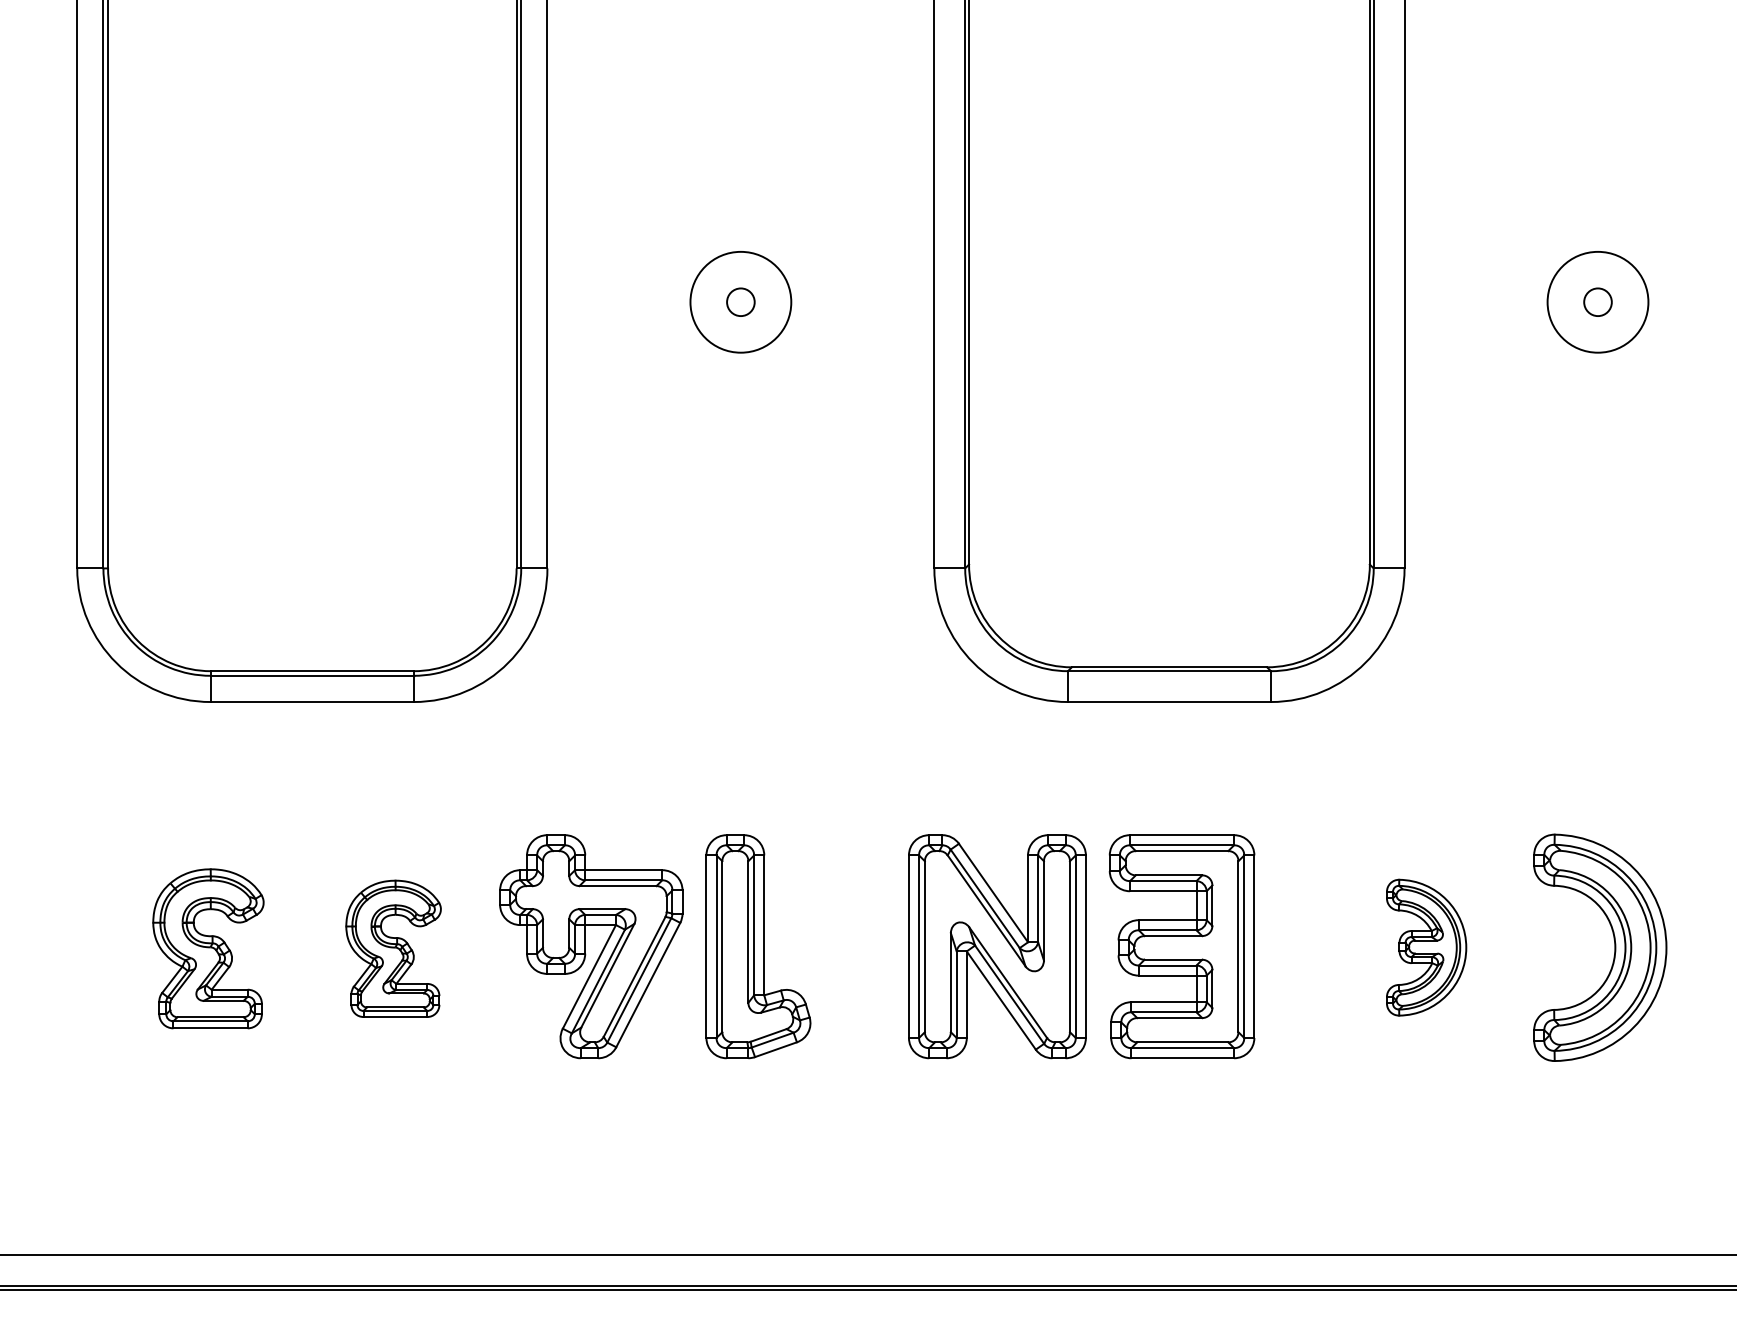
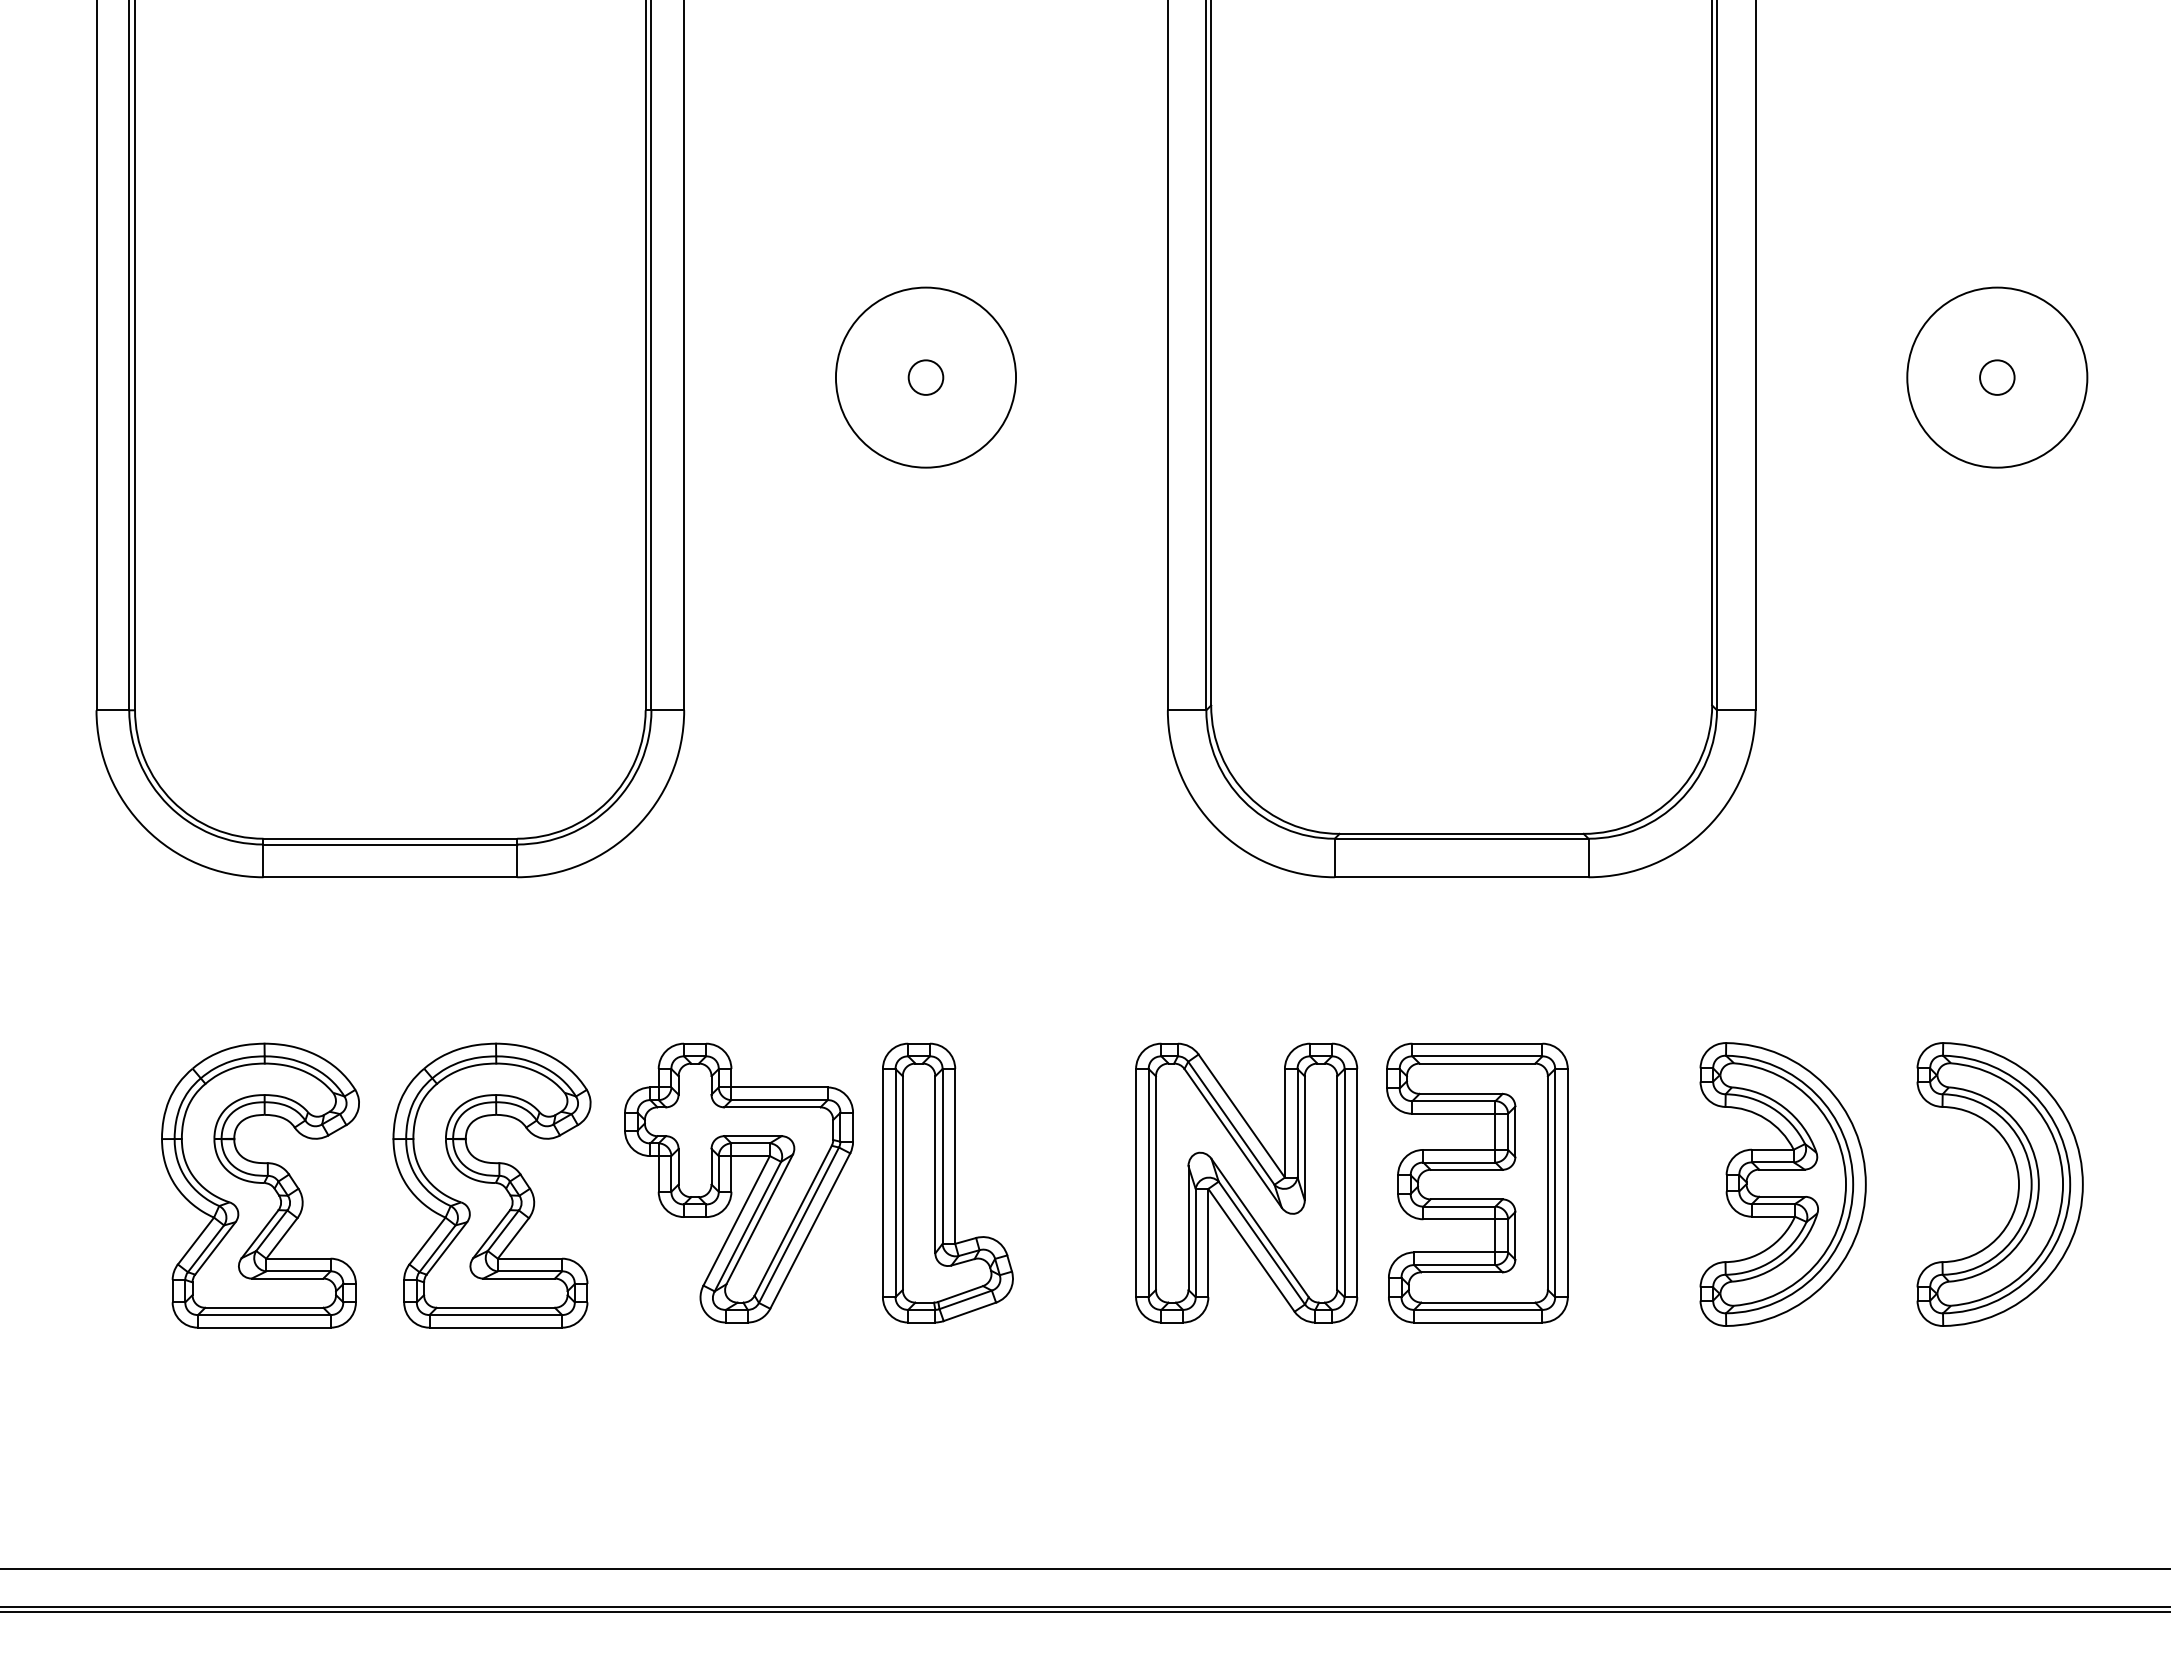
circle: (740, 302) -> (925, 377), size x1.43
circle: (1597, 302) -> (1996, 377), size x1.43
part: (1426, 947) -> (1782, 1184), size x1.67
part: (208, 948) -> (260, 1185), size x1.43
part: (393, 948) -> (491, 1185), size x1.67

